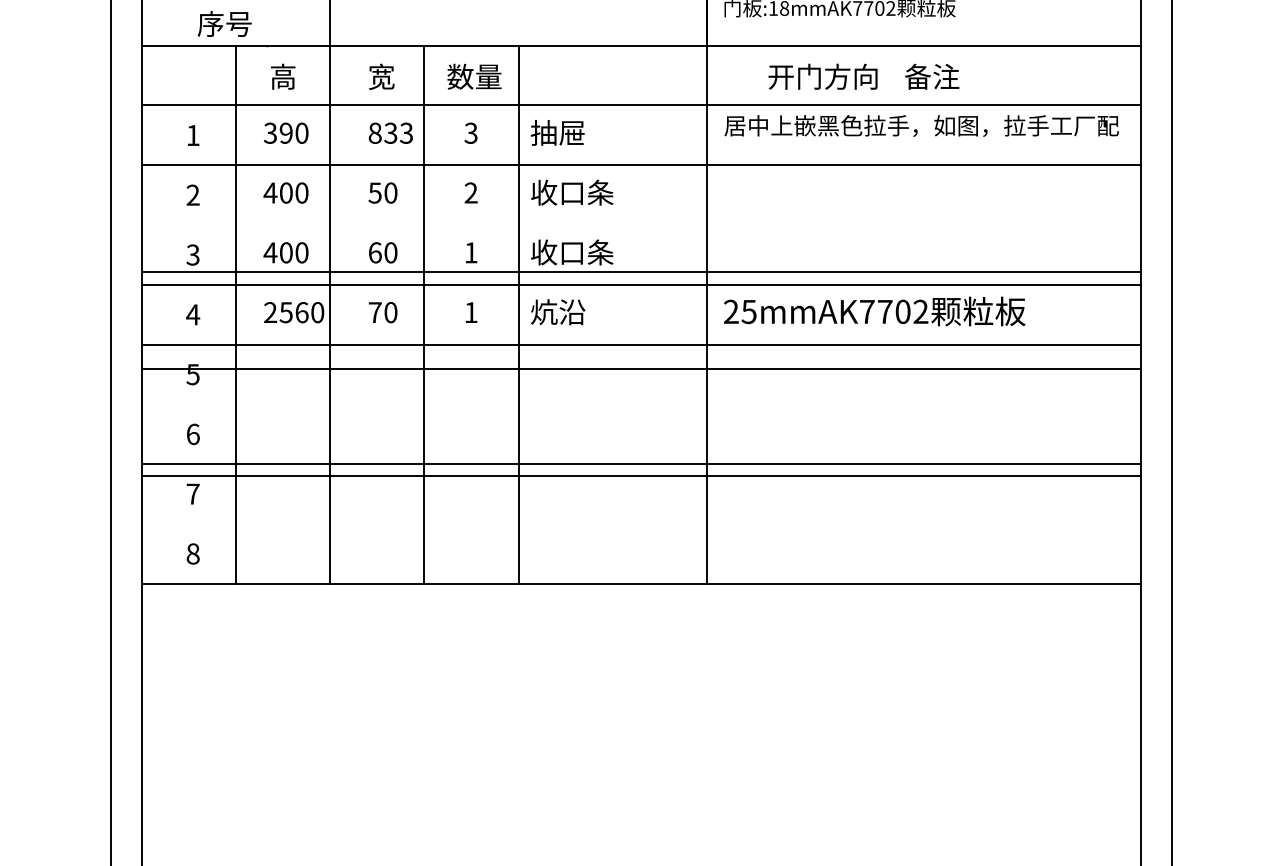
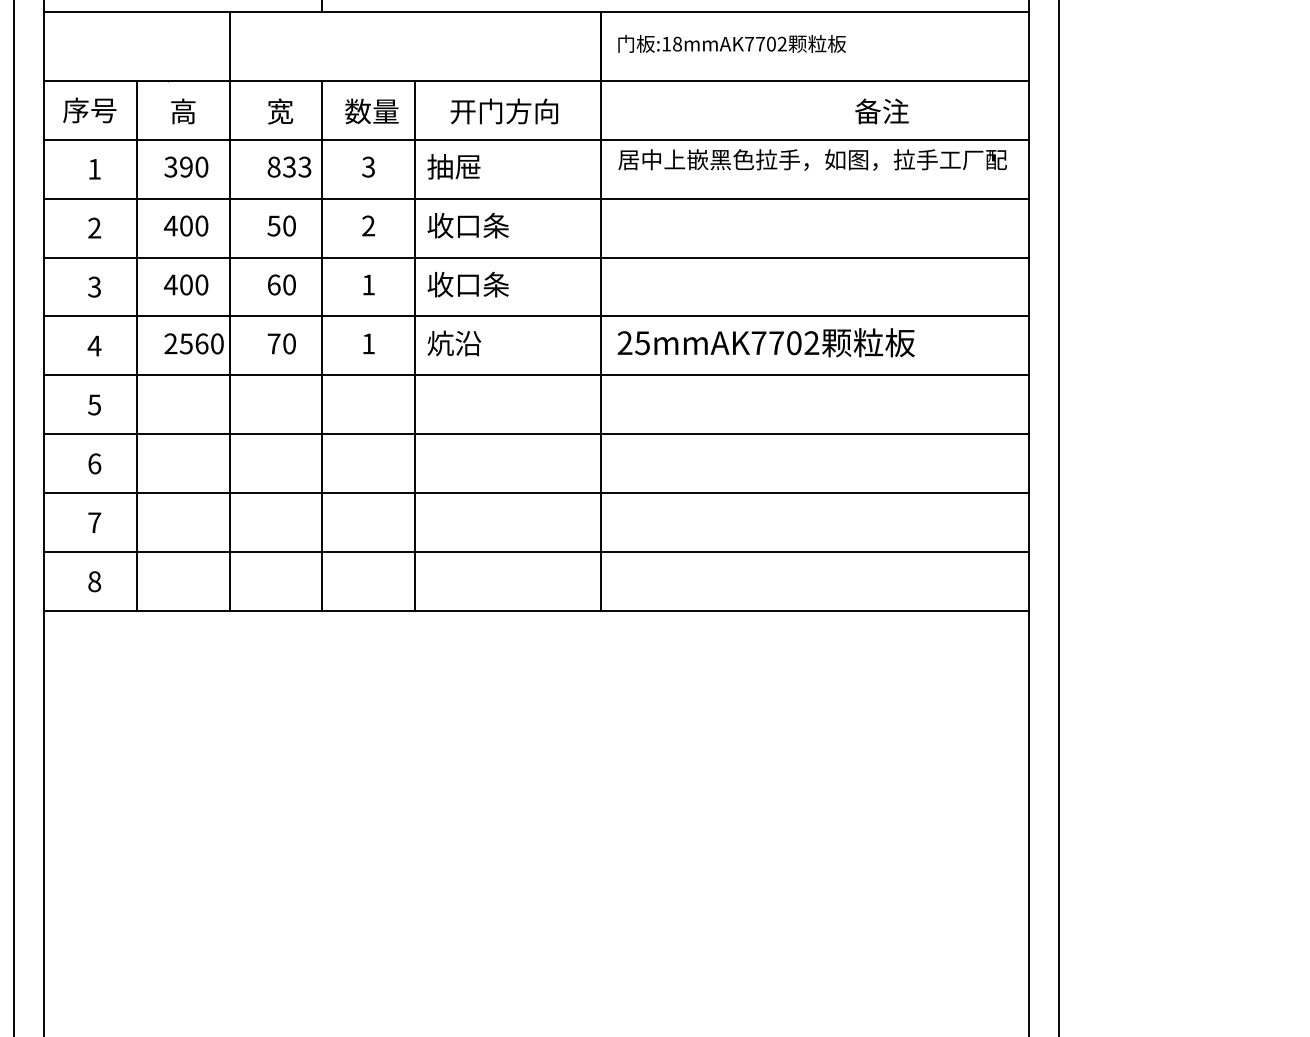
text: (224, 24) -> (89, 110), moved
text: (823, 76) -> (504, 111), moved
text: (931, 76) -> (881, 111), moved
line: (640, 271) -> (535, 257), moved
line: (640, 369) -> (535, 434), moved
line: (640, 476) -> (535, 552), moved

